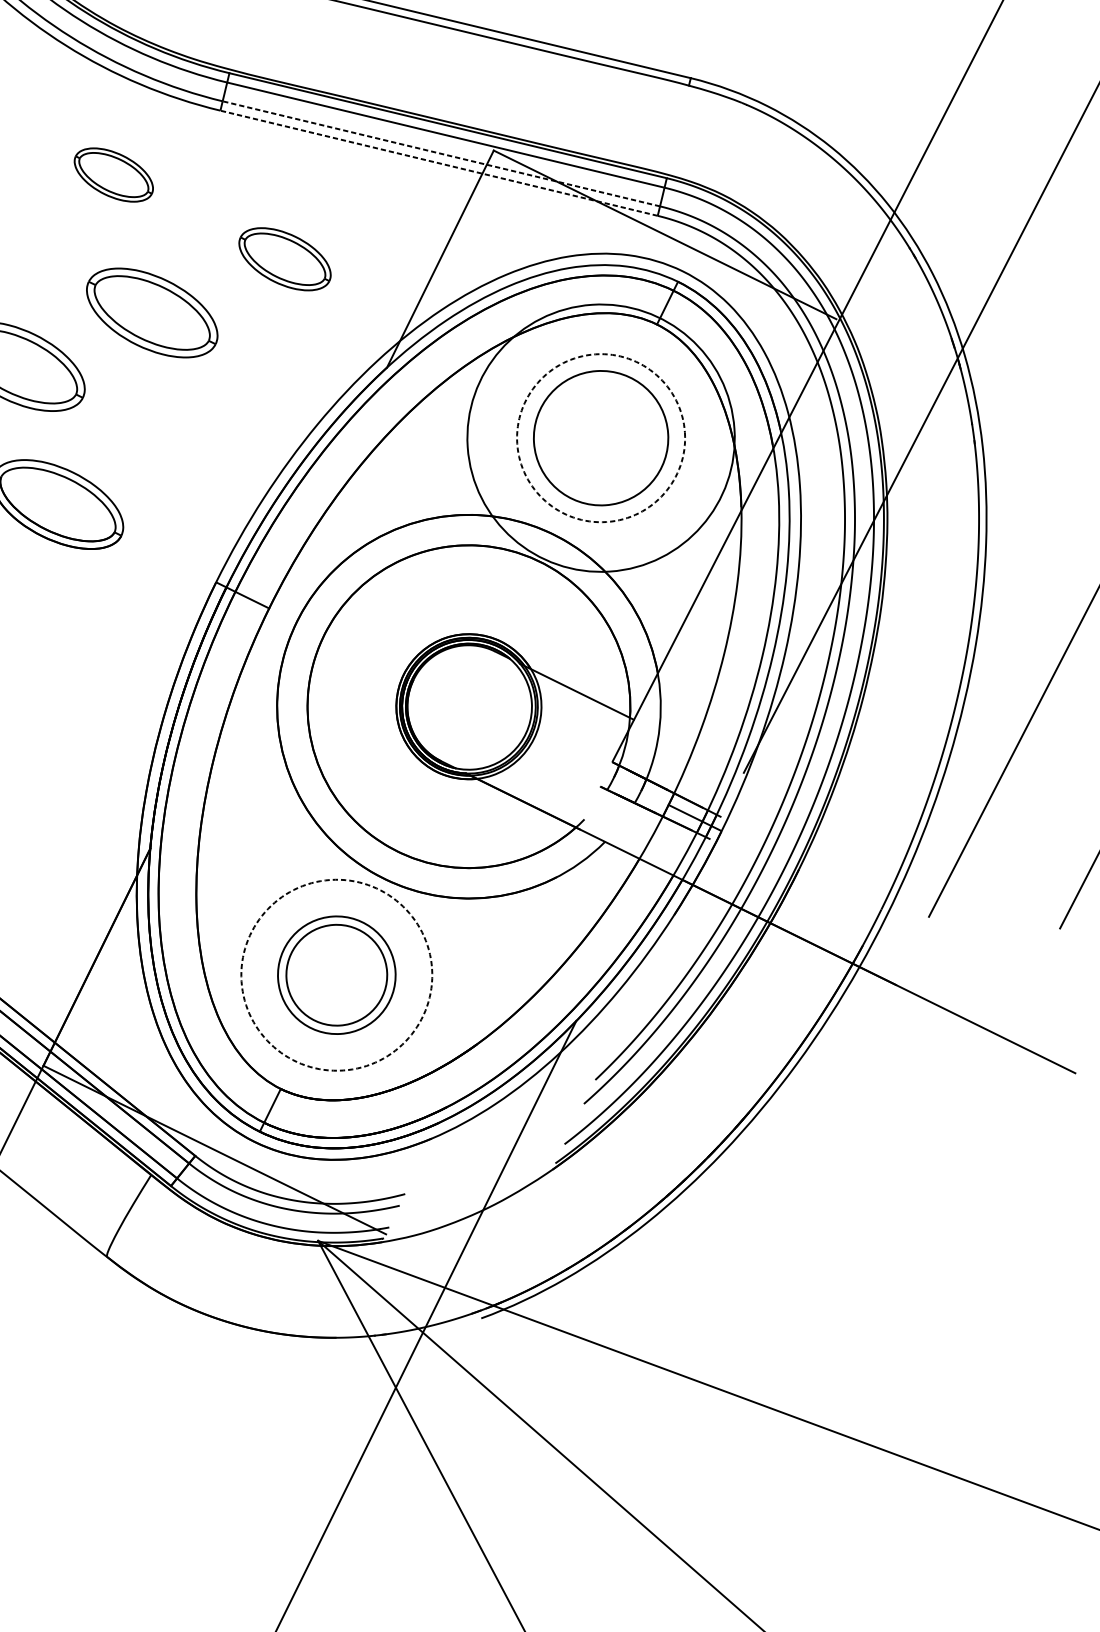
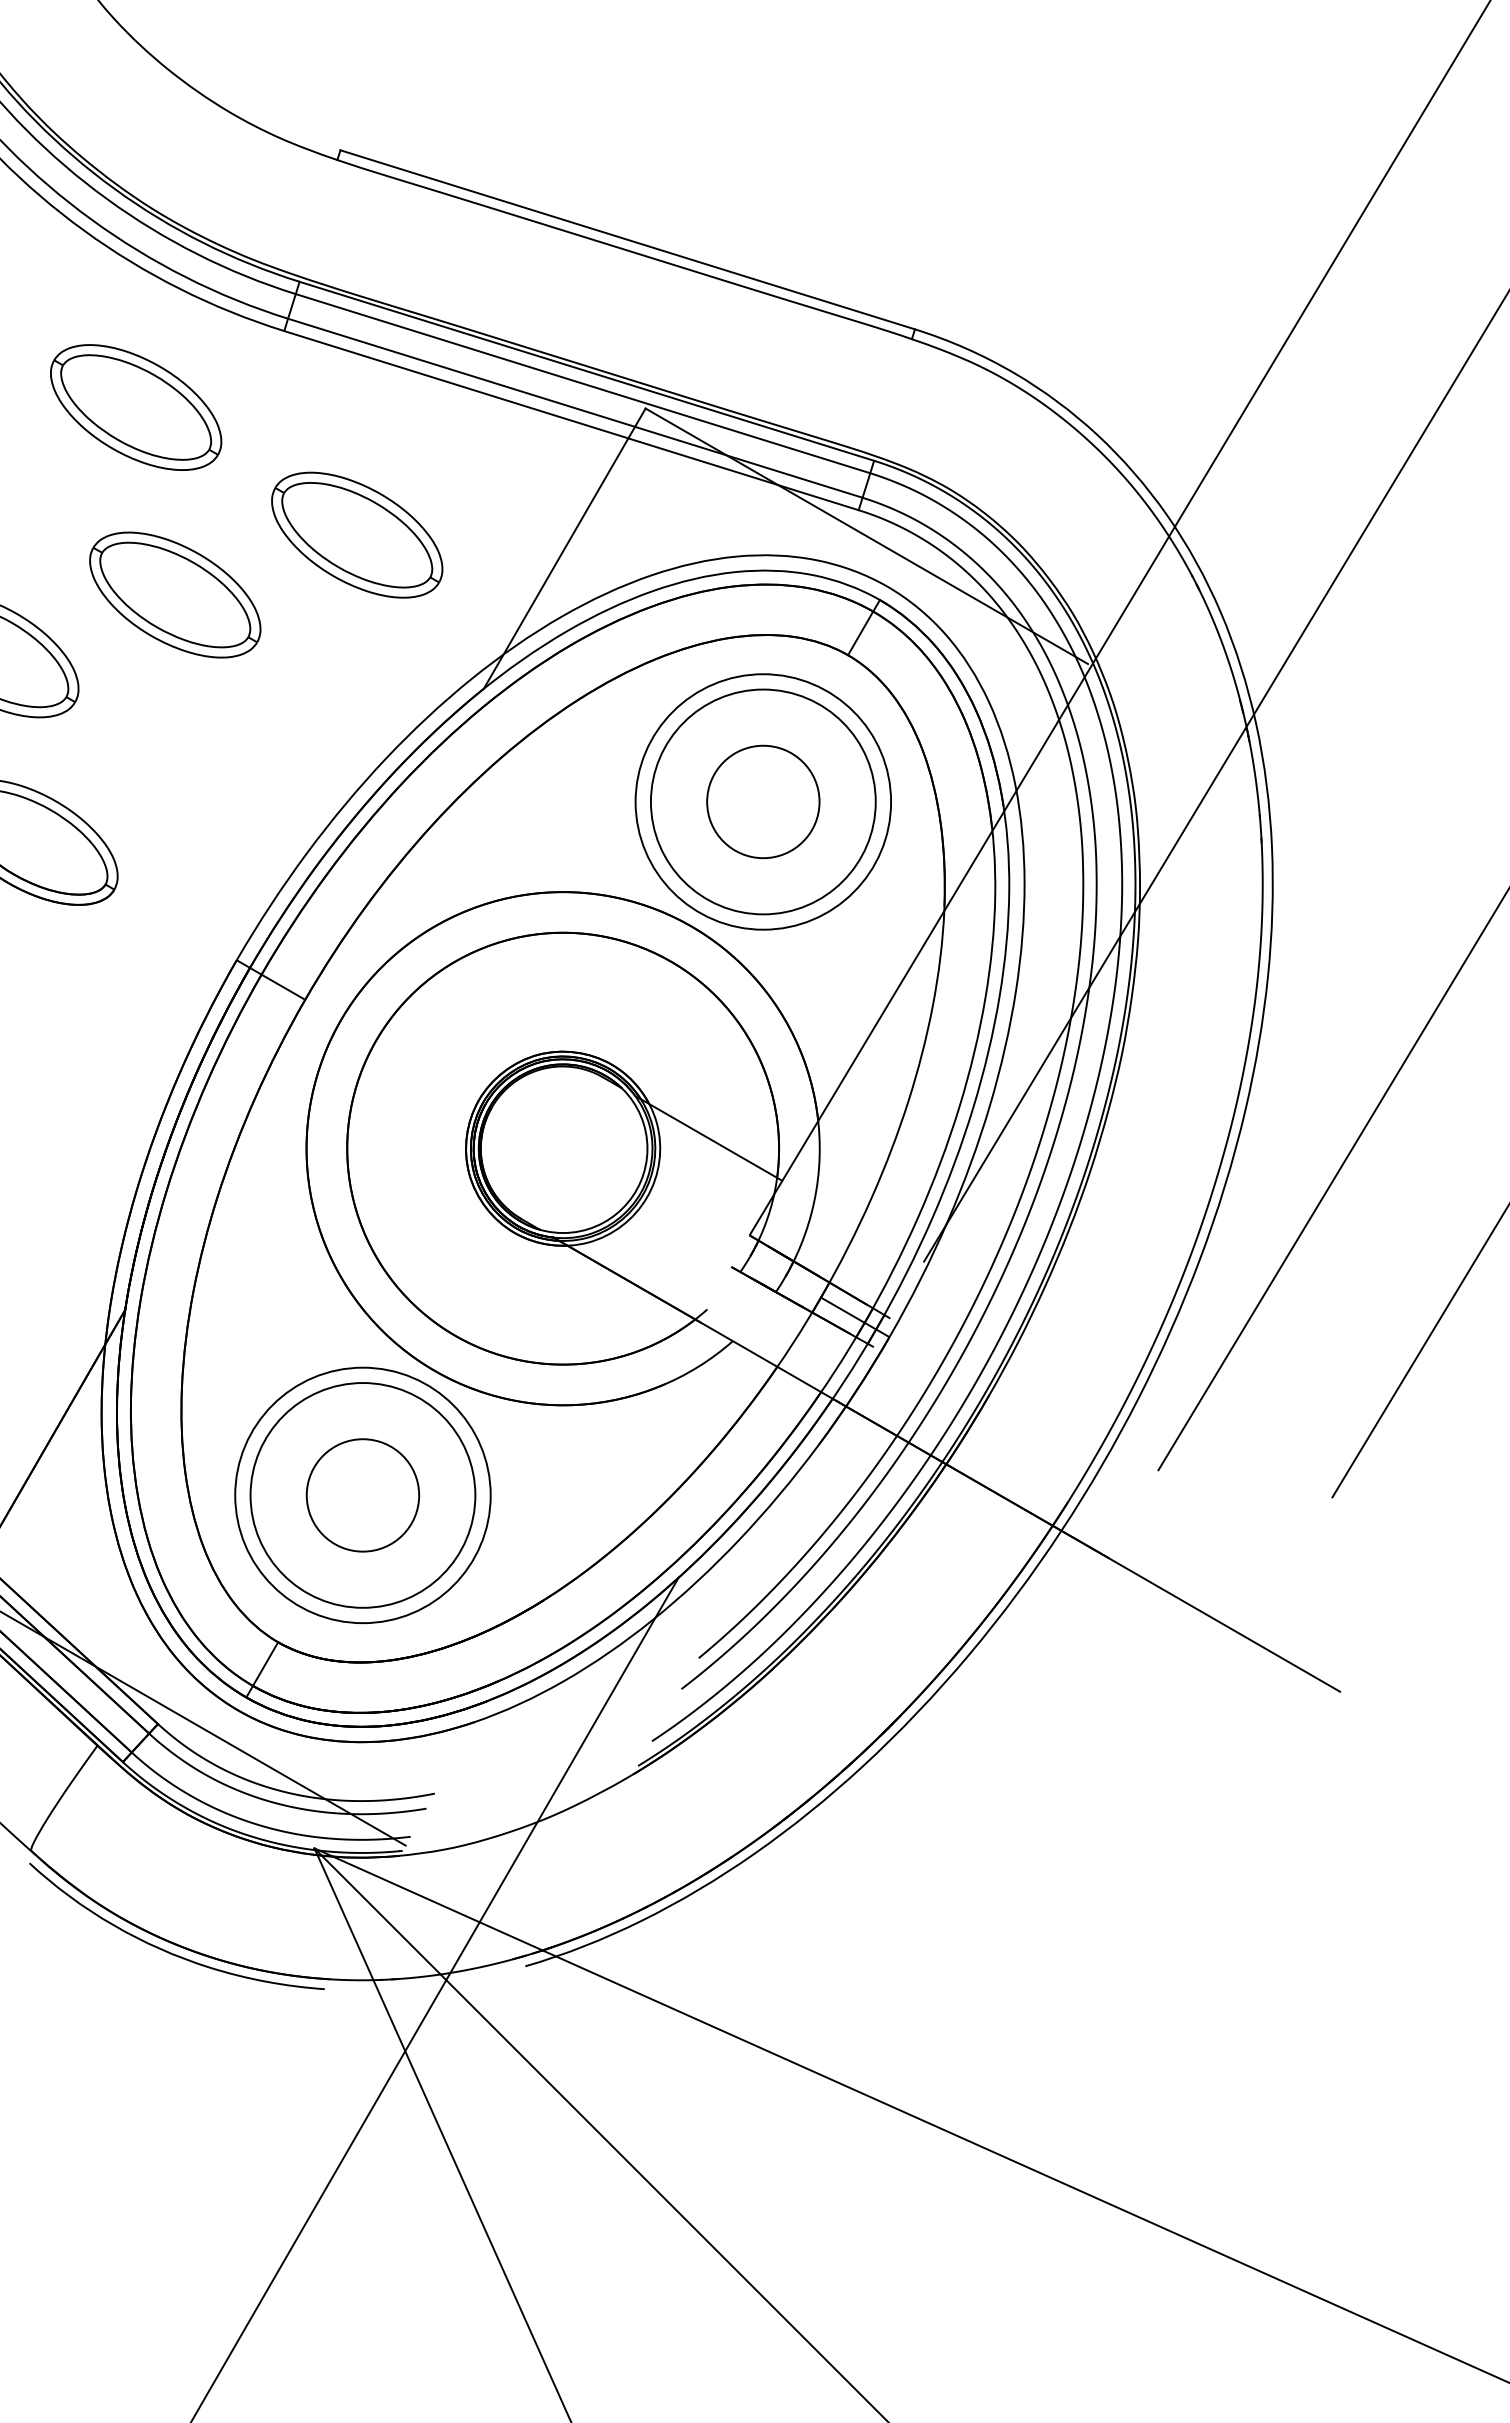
line: (441, 154) -> (575, 408), dashed -> solid
line: (439, 163) -> (571, 420), dashed -> solid
part: (114, 175) -> (136, 407), size x1.67
part: (285, 258) -> (357, 534), size x1.43
circle: (600, 437) -> (762, 801), dashed -> solid
circle: (601, 437) -> (763, 801), size x0.62
circle: (601, 437) -> (763, 801), size x0.71
circle: (336, 975) -> (362, 1495), dashed -> solid
circle: (336, 975) -> (362, 1495), size x0.71
circle: (336, 975) -> (362, 1495), size x1.67
curve: (211, 1323) -> (164, 1949), added

